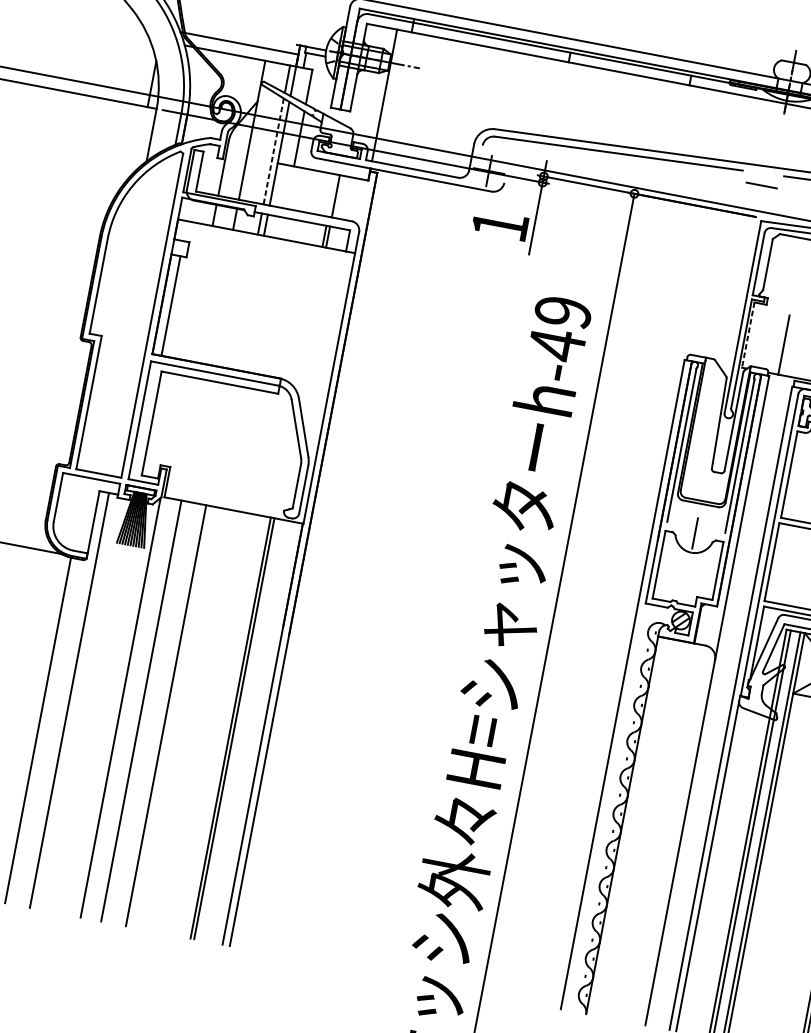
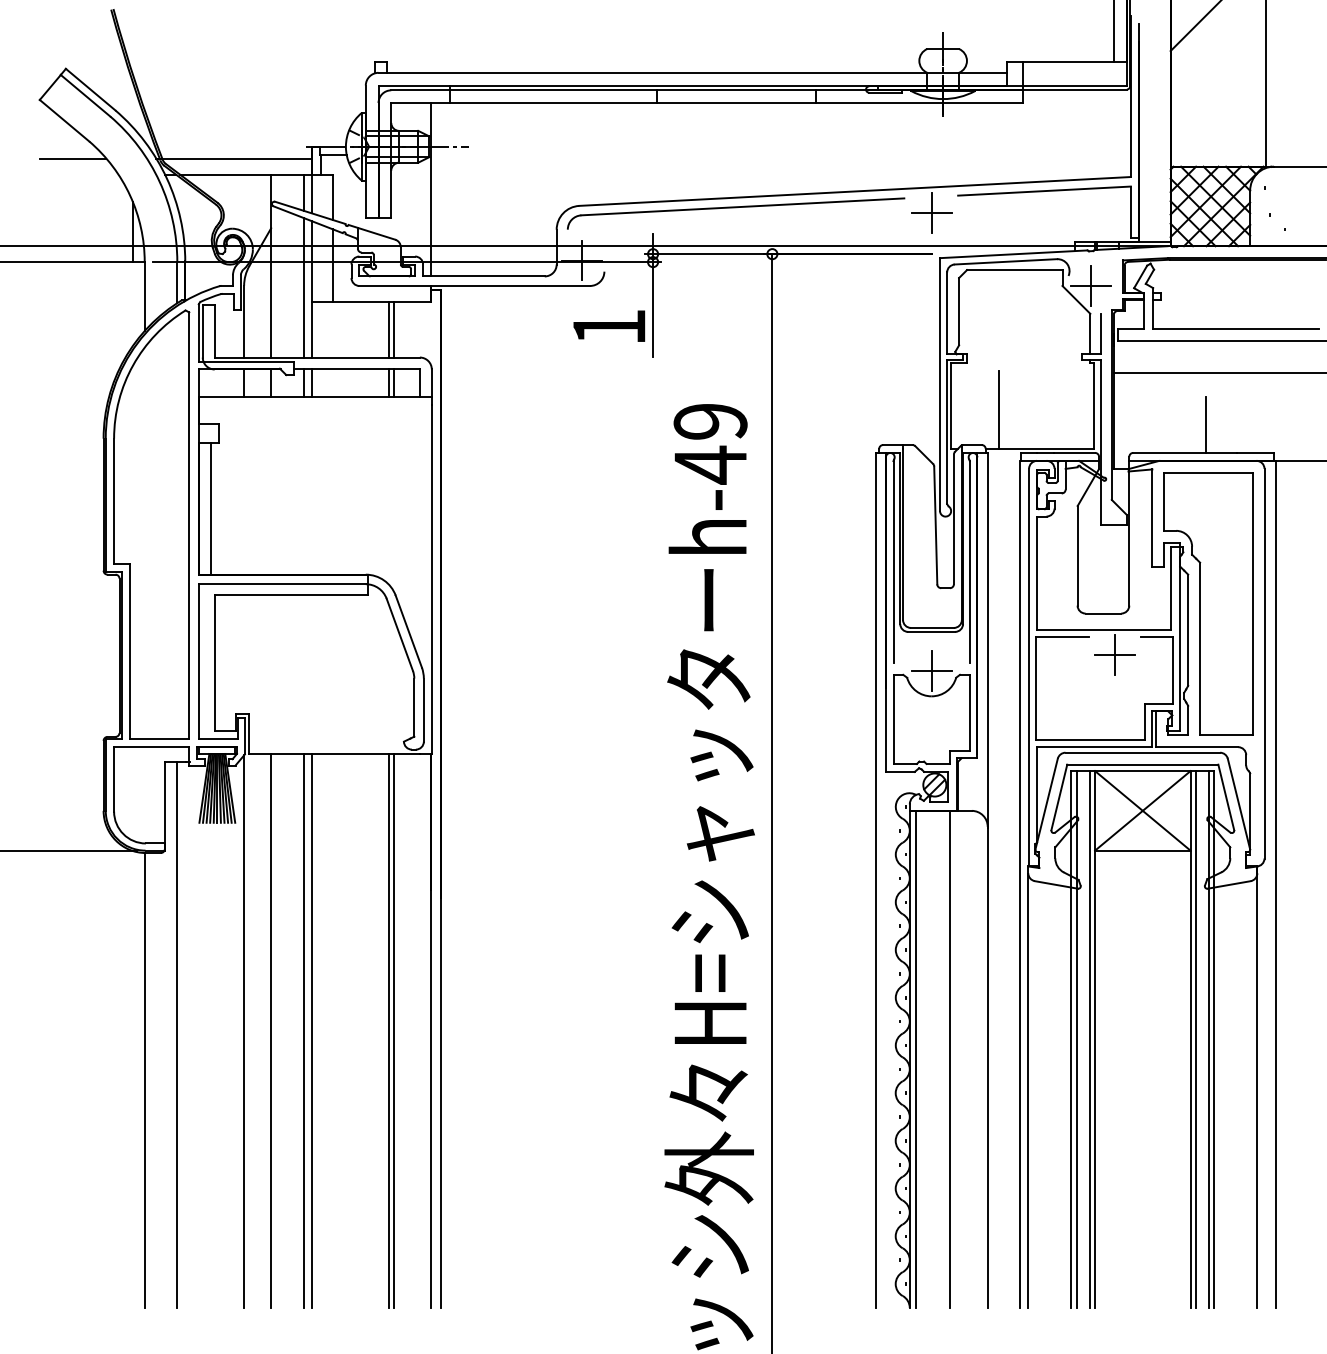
line: (116, 19) -> (72, 158), added
line: (273, 151) -> (303, 287), dashed -> solid
line: (762, 185) -> (932, 212), added
line: (332, 195) -> (388, 329), added
line: (748, 335) -> (951, 406), dashed -> solid
line: (695, 533) -> (931, 670), added
line: (171, 716) -> (311, 1030), added
line: (627, 825) -> (916, 1058), added
line: (652, 830) -> (949, 1058), added

